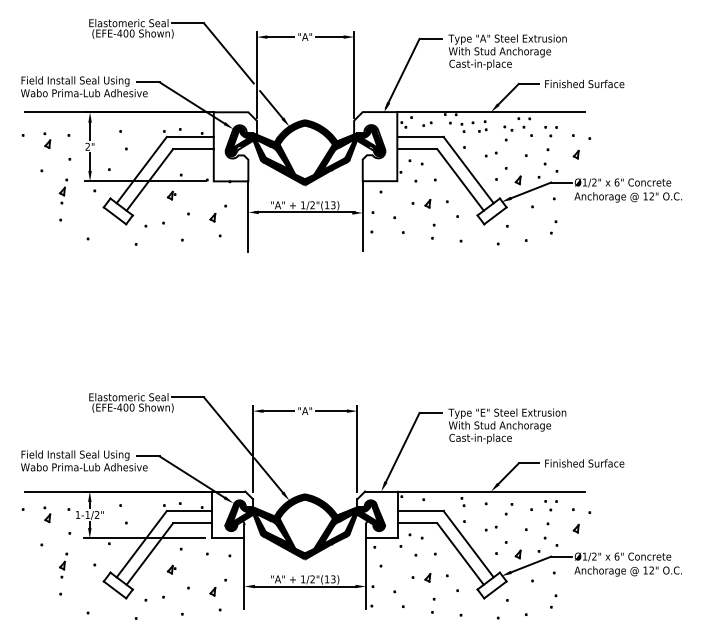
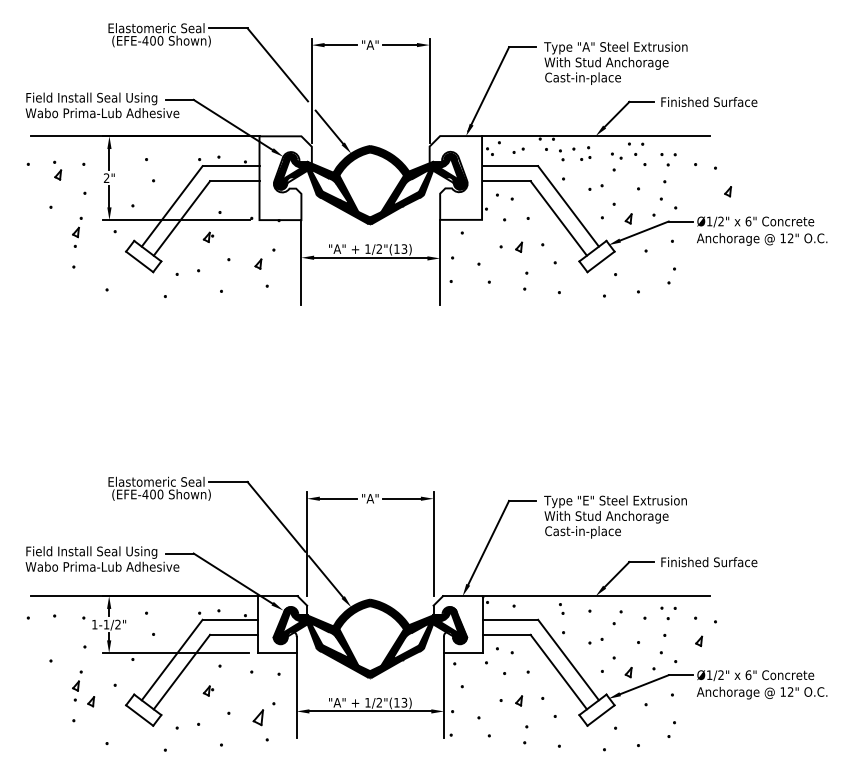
part: (575, 154) -> (727, 191), moved
part: (48, 518) -> (91, 701), moved
part: (212, 591) -> (258, 717), size x1.6

